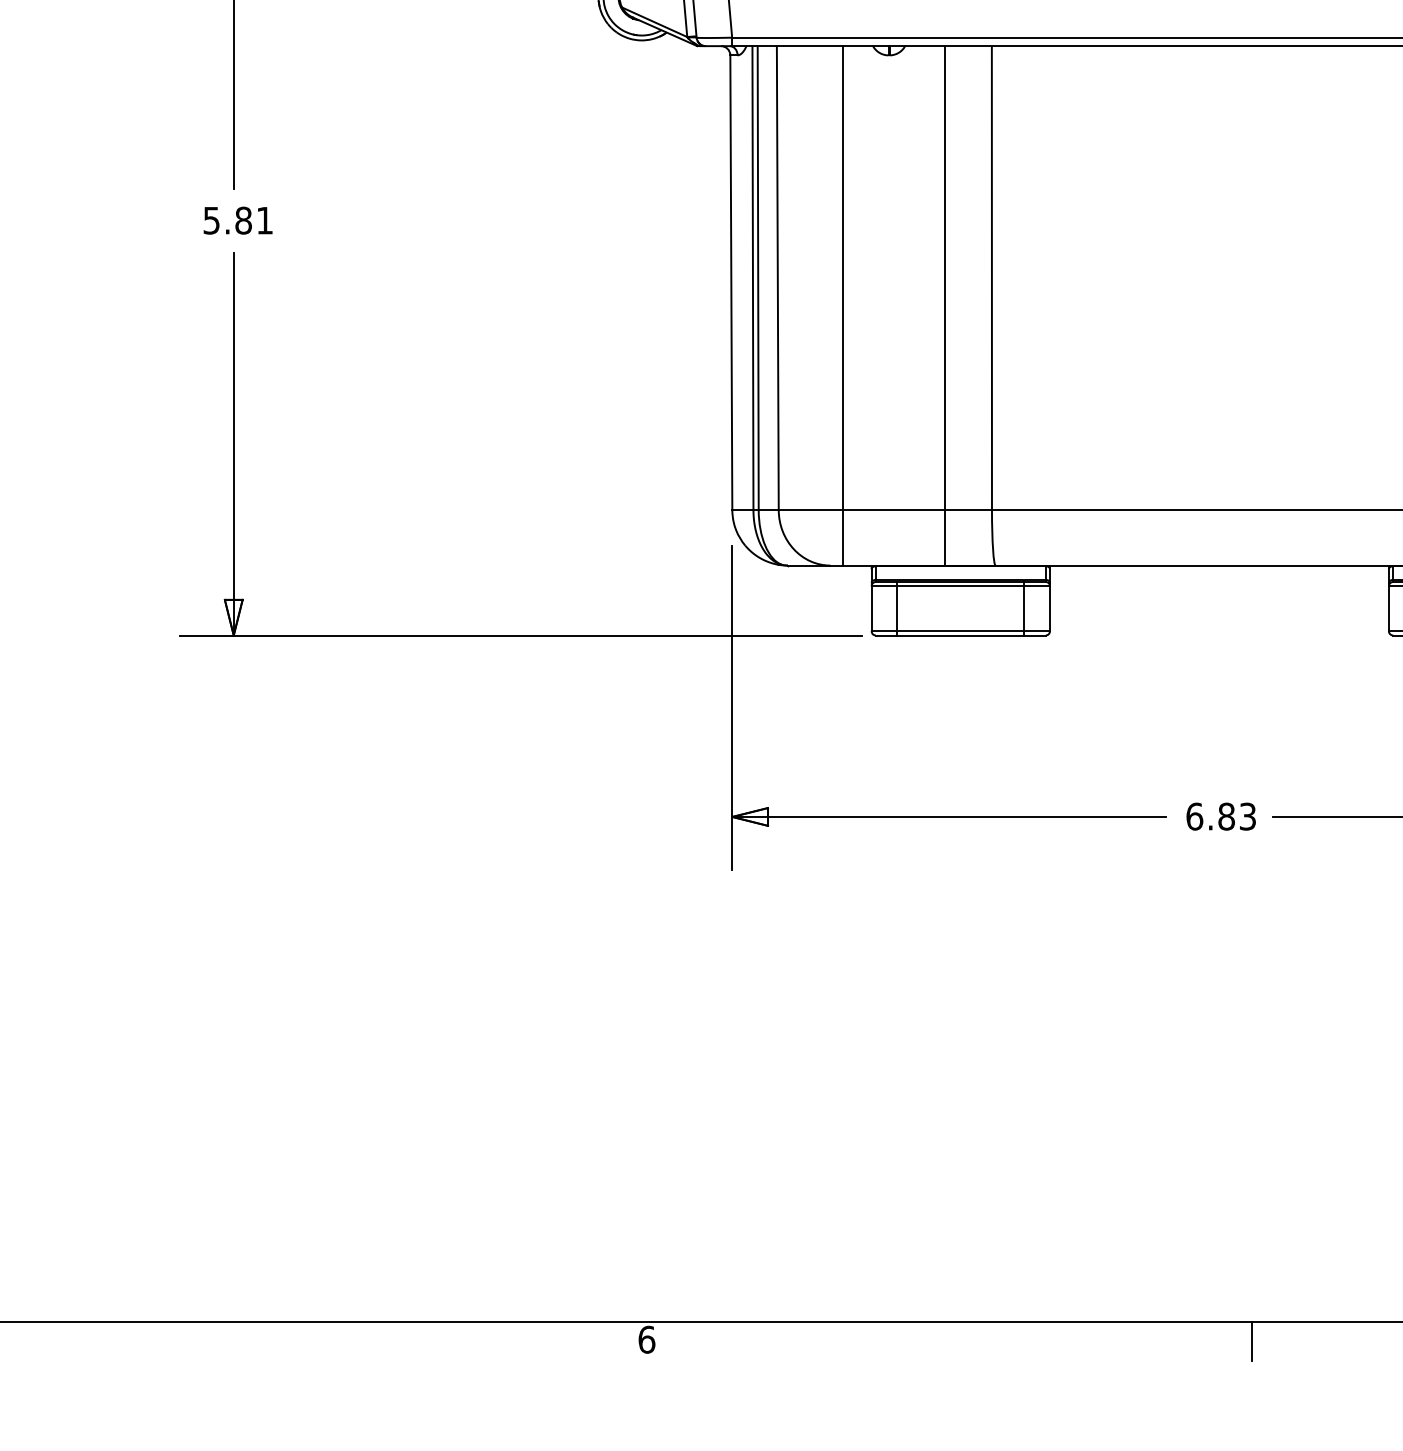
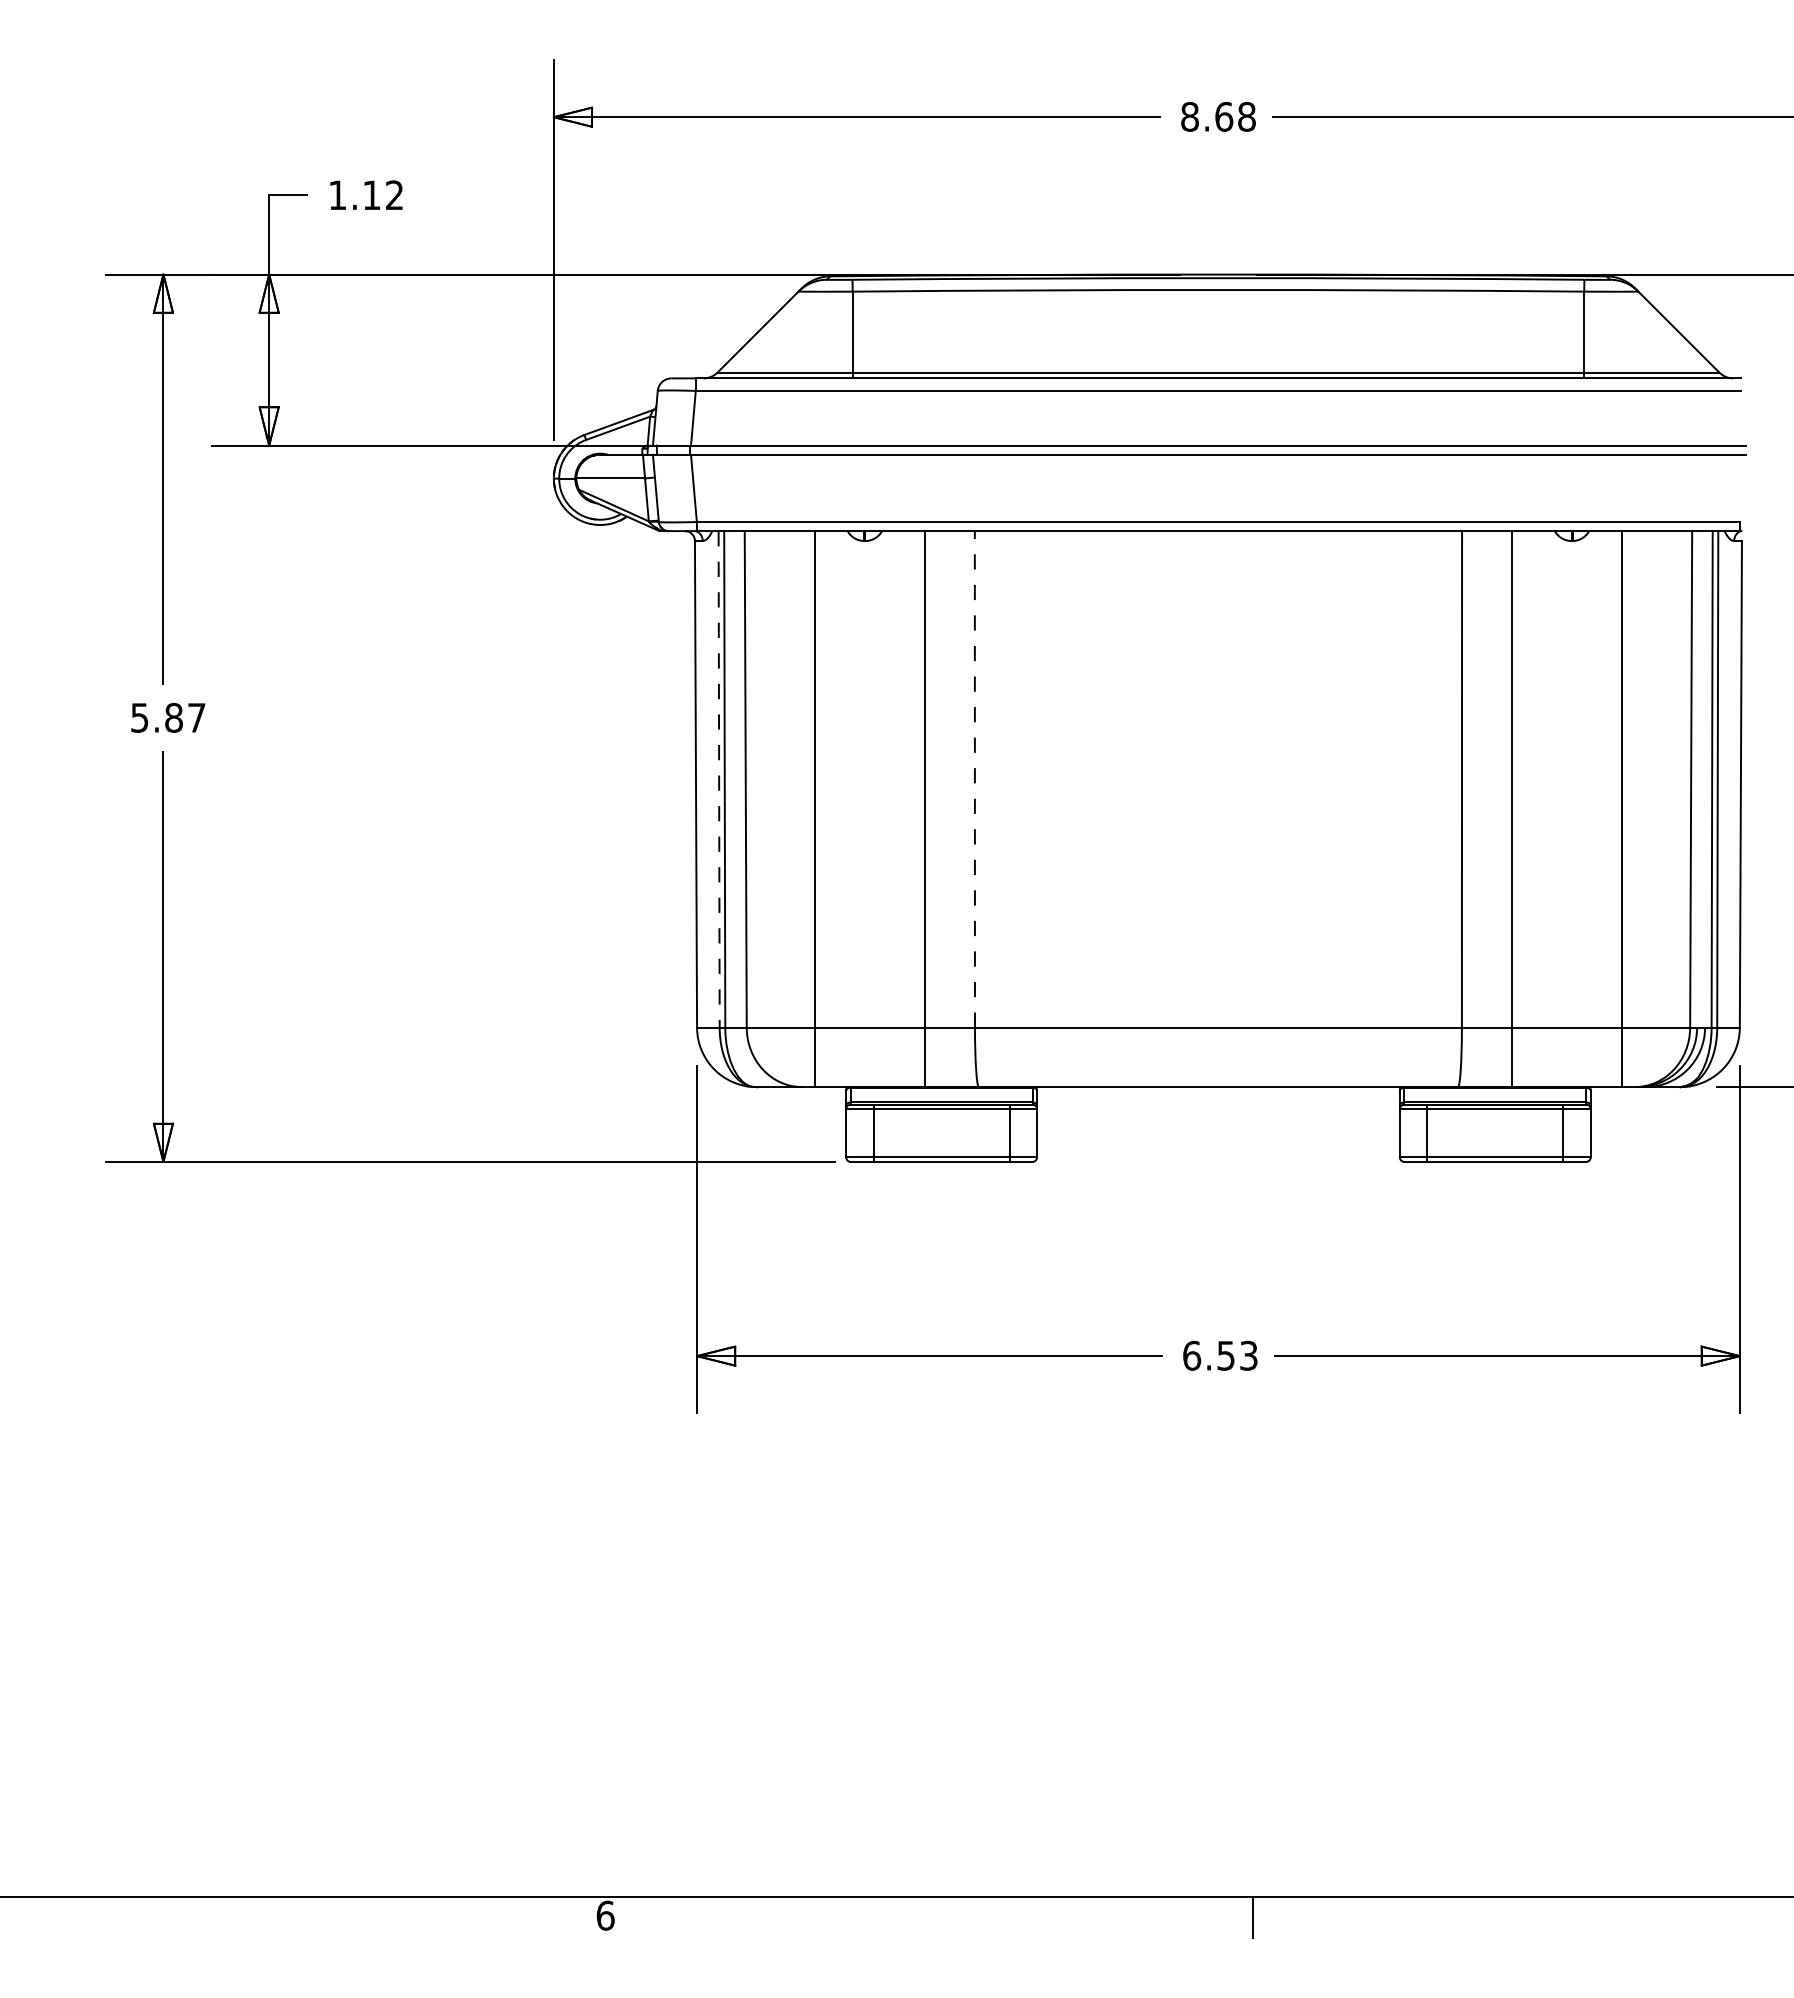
text: (264, 220) -> (196, 717), 5.81 -> 5.87
line: (991, 277) -> (974, 778), solid -> dashed
line: (753, 278) -> (719, 779), solid -> dashed
text: (1226, 816) -> (1226, 1355), 6.83 -> 6.53

